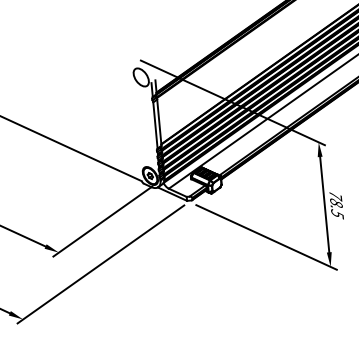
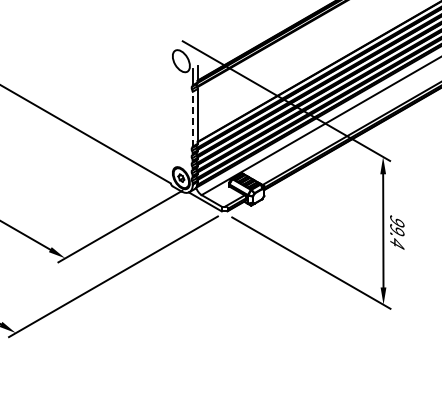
line: (155, 124) -> (192, 118), solid -> dashed
text: (336, 204) -> (397, 232), 78.5 -> 99.4

